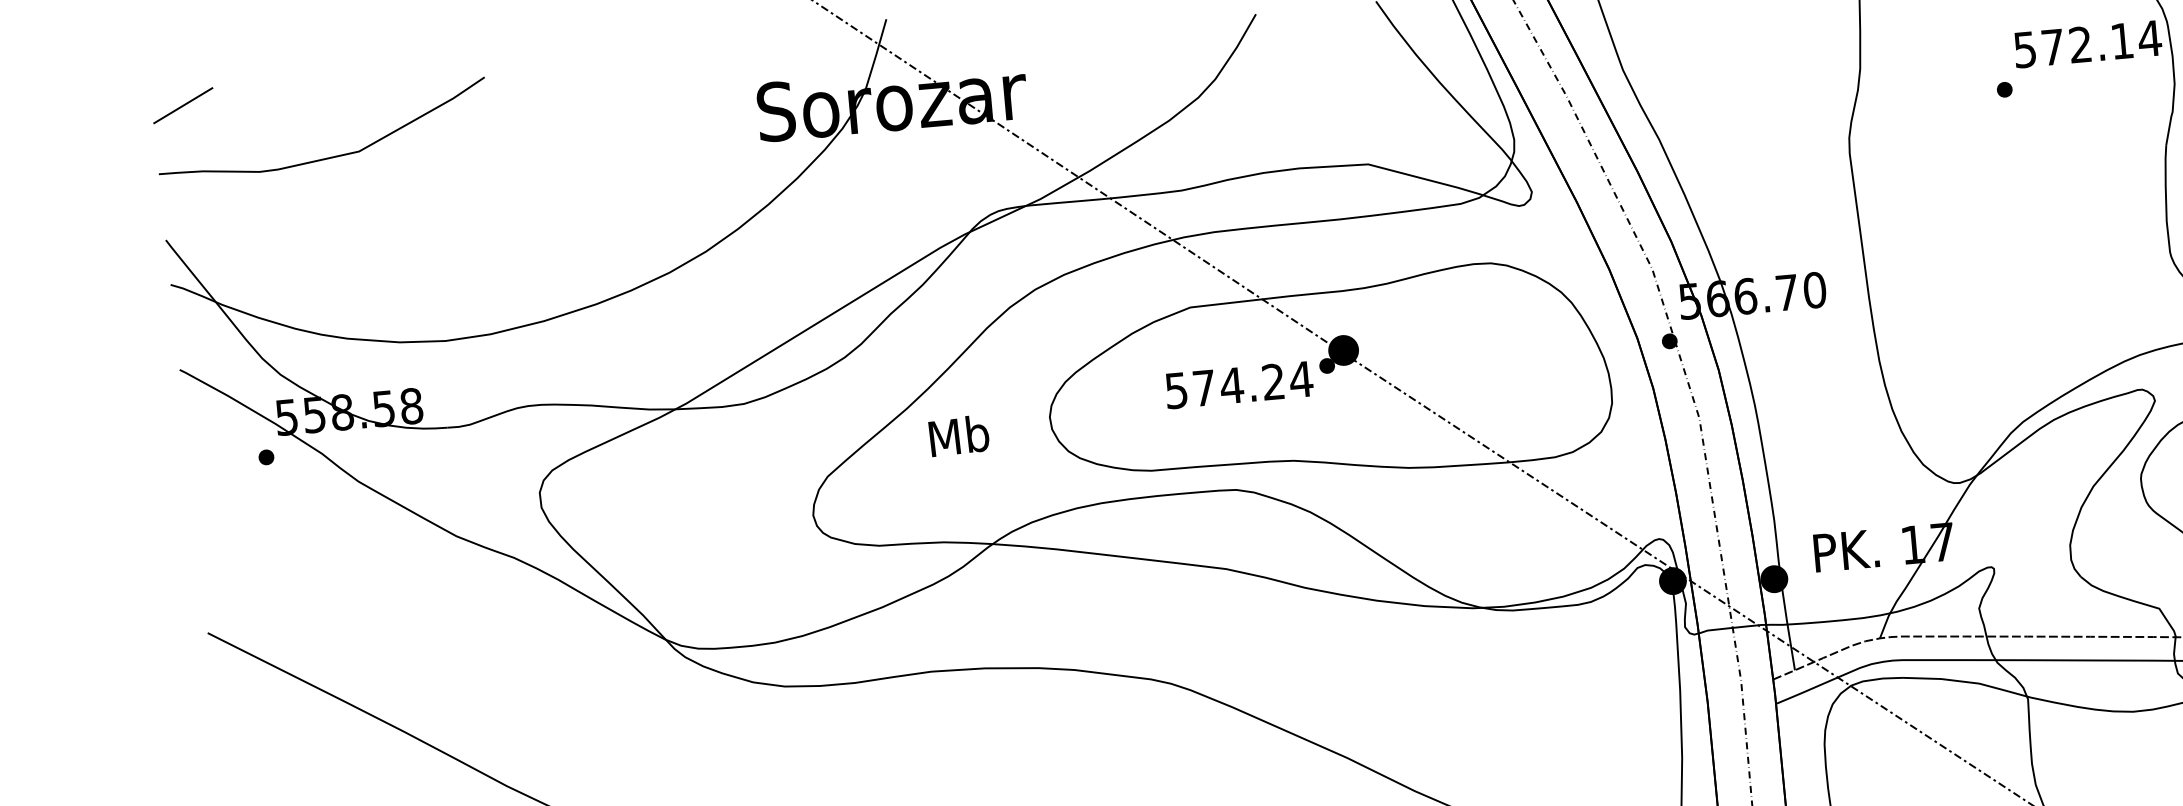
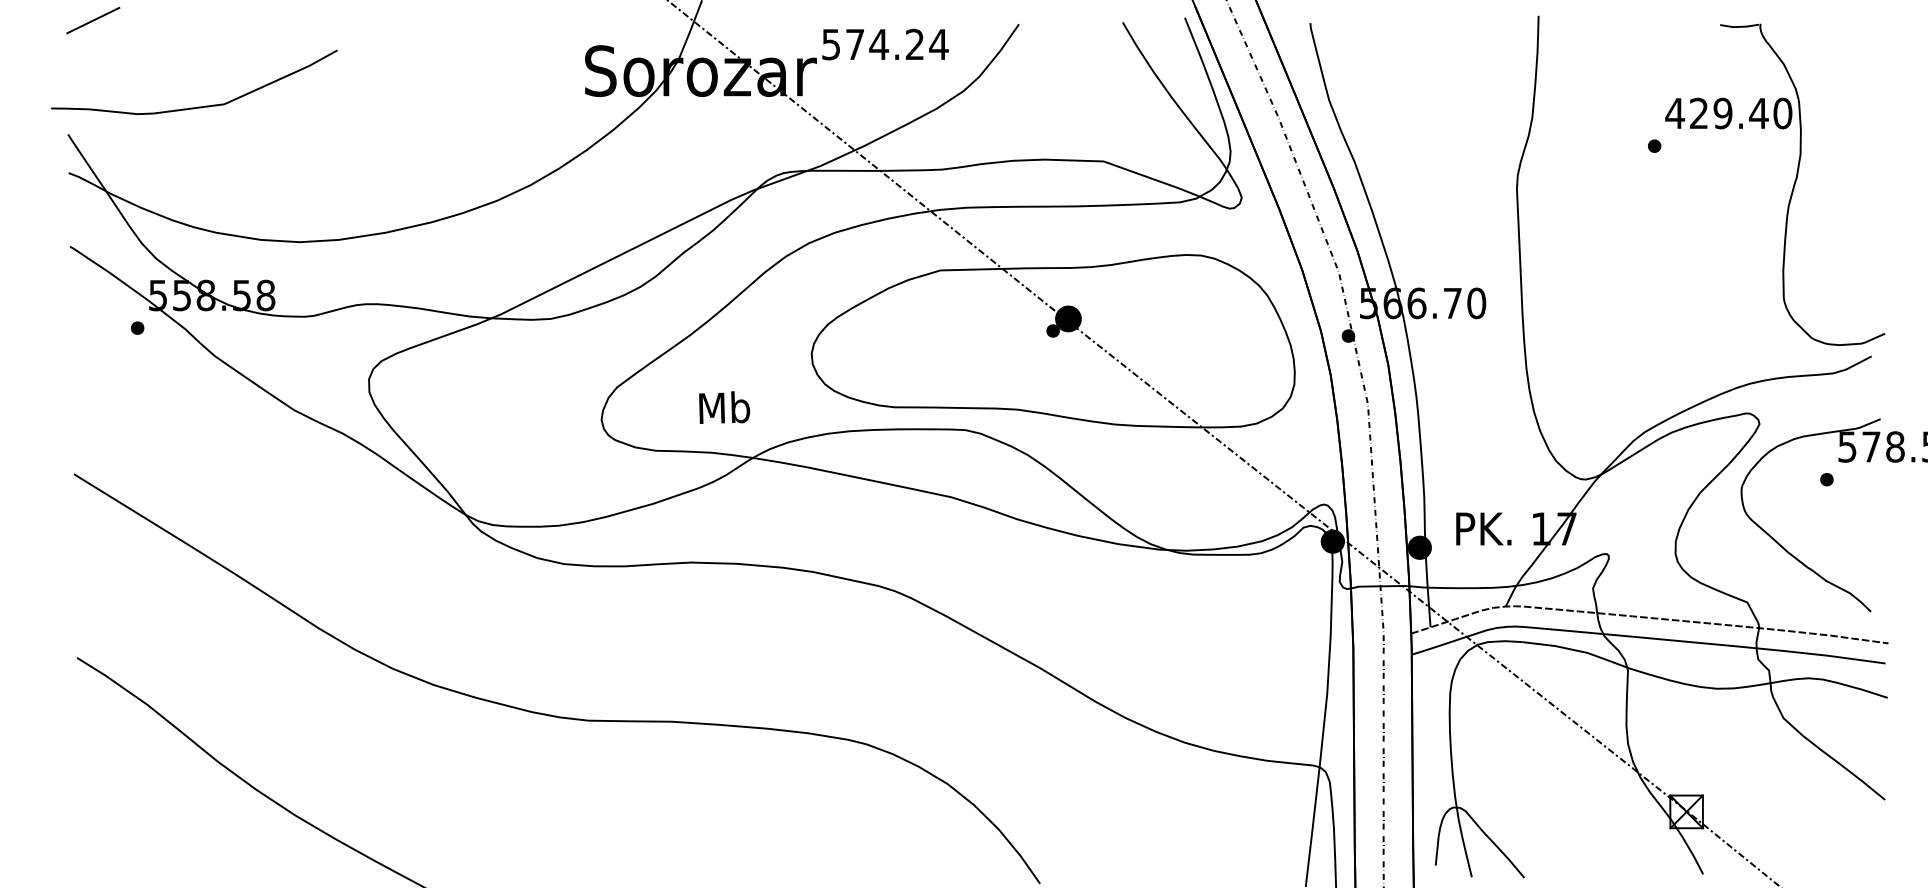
text: (2086, 44) -> (1728, 113), 572.14 -> 429.40
curve: (328, 156) -> (197, 106), moved
text: (1239, 384) -> (885, 44), moved
text: (959, 435) -> (724, 407), moved

